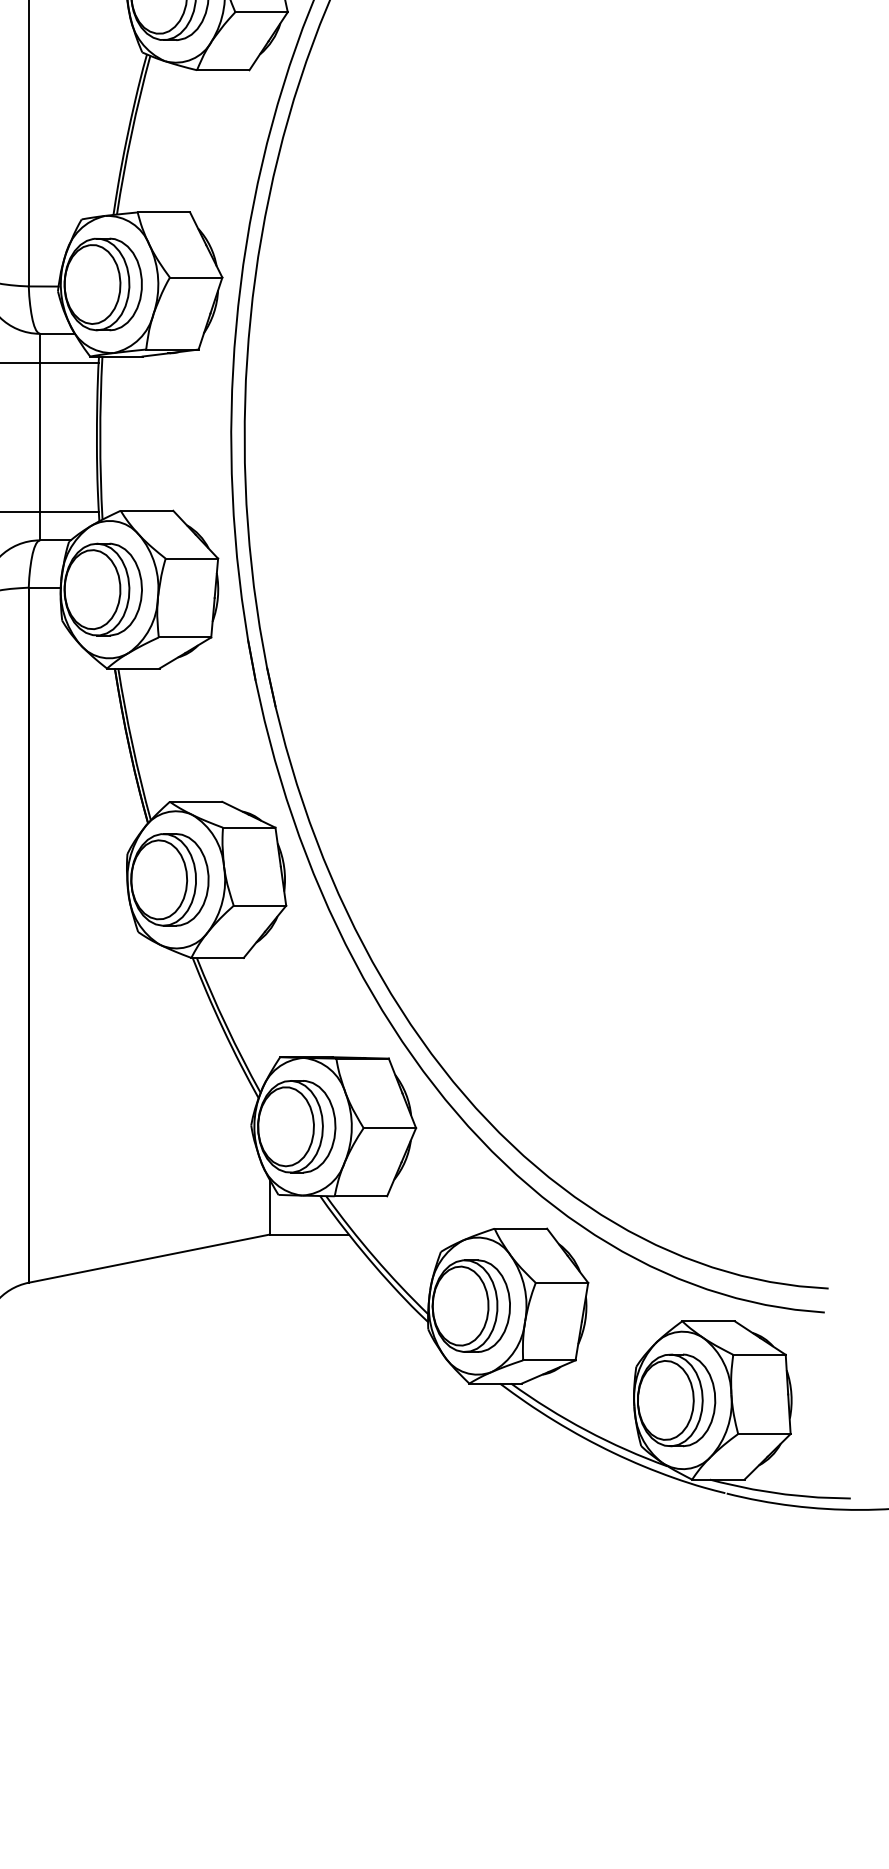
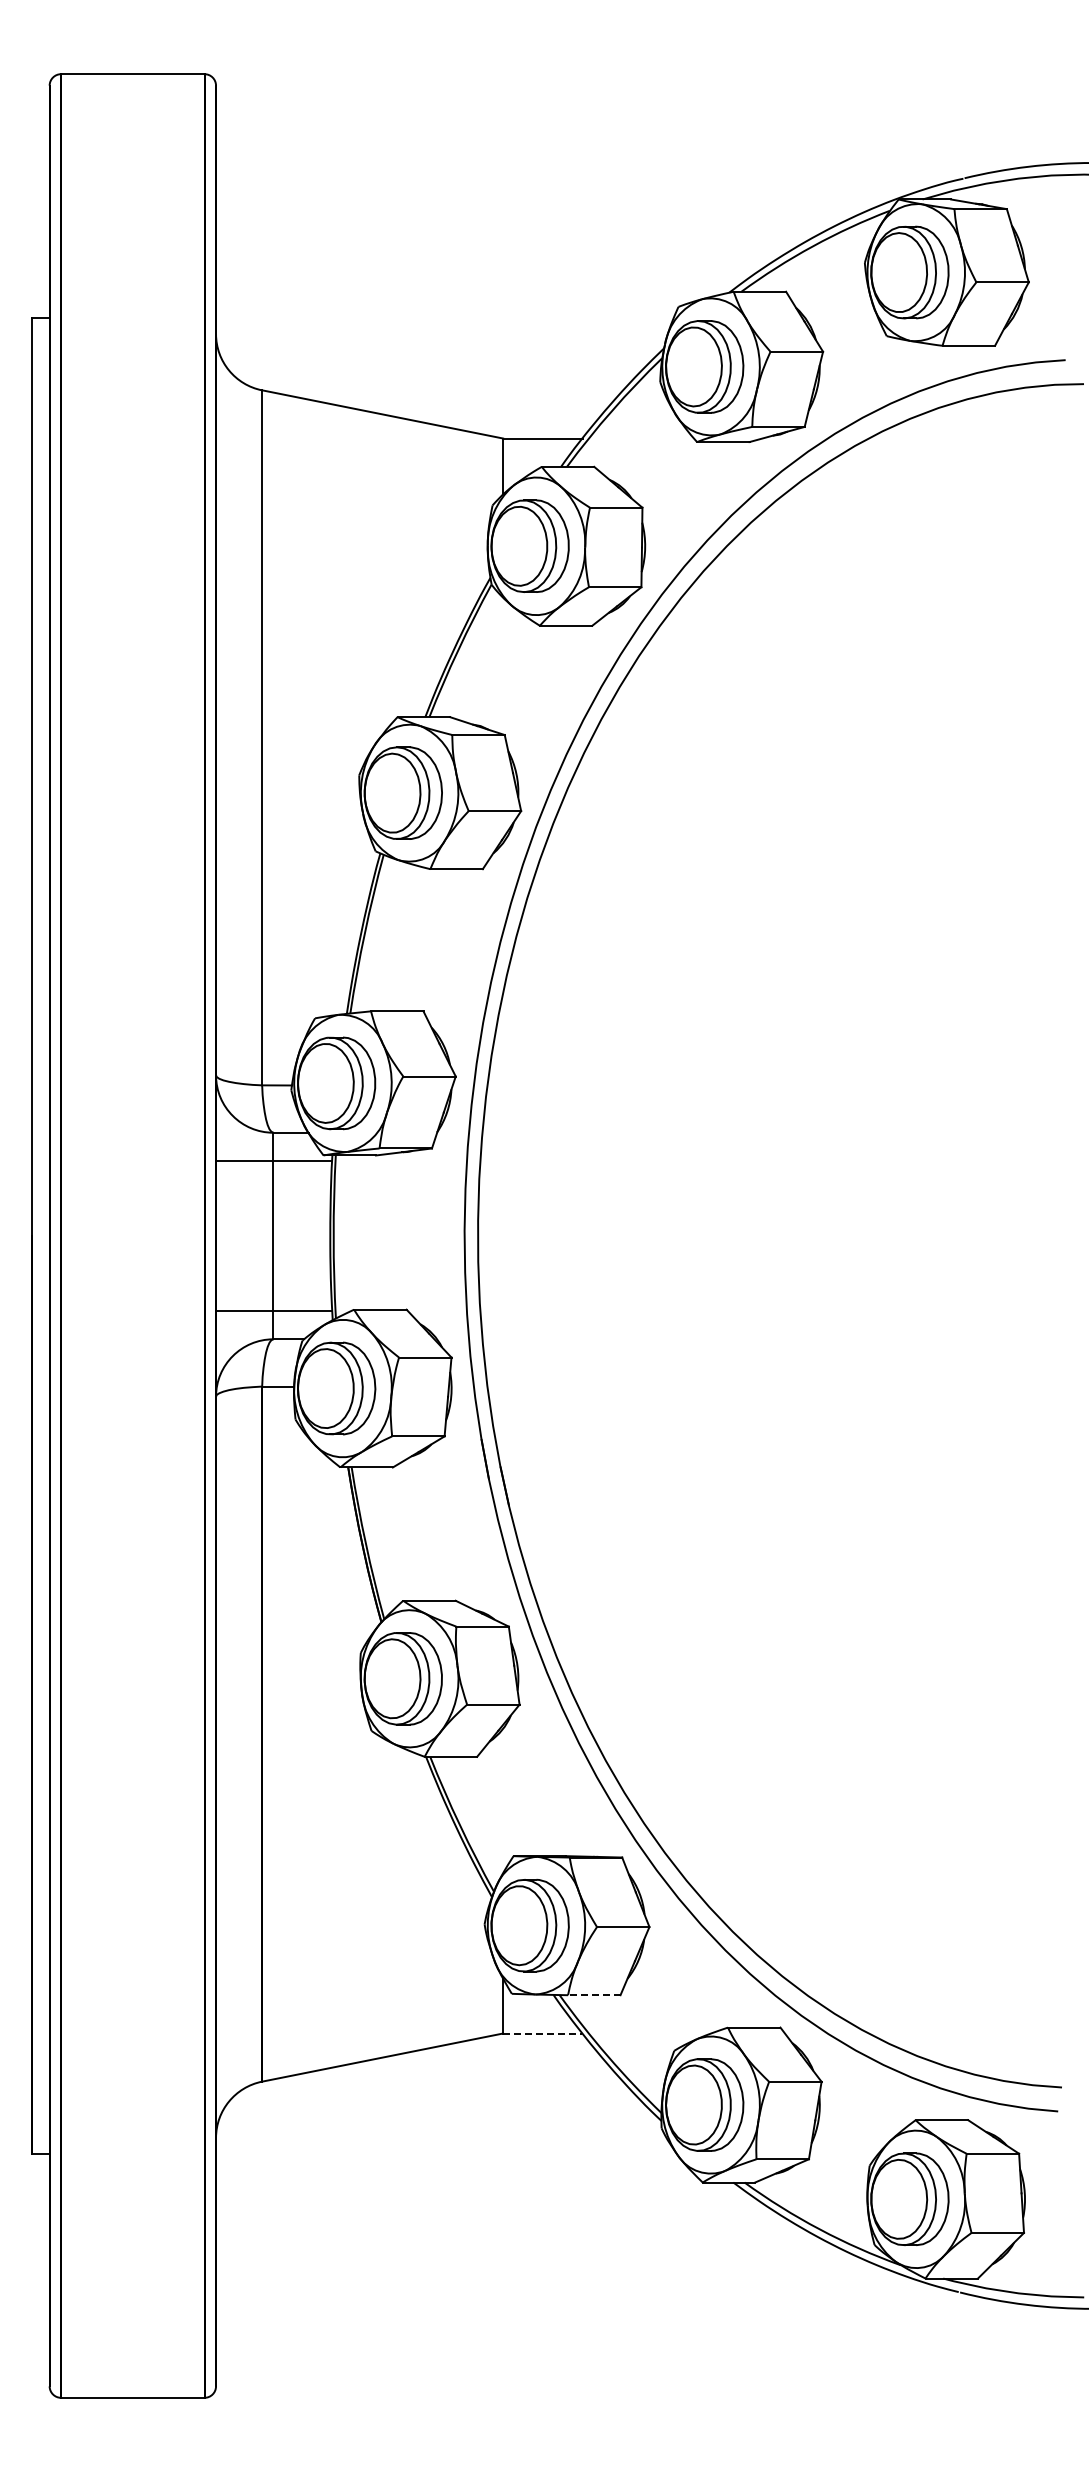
line: (360, 1196) -> (593, 1995), solid -> dashed
line: (309, 1234) -> (542, 2033), solid -> dashed

